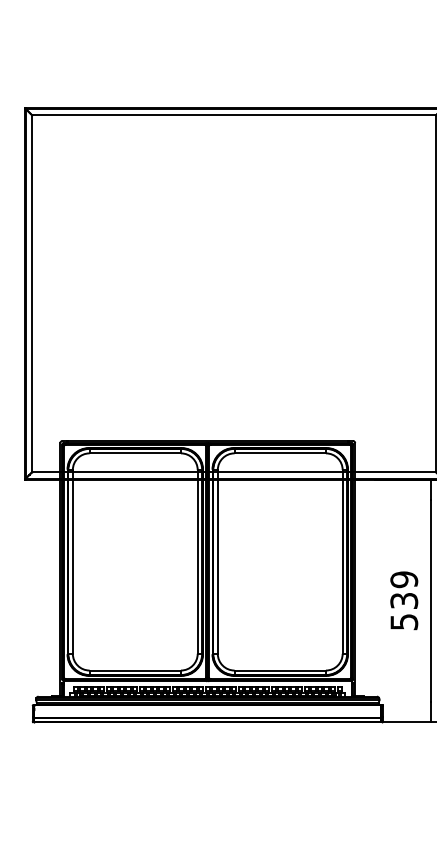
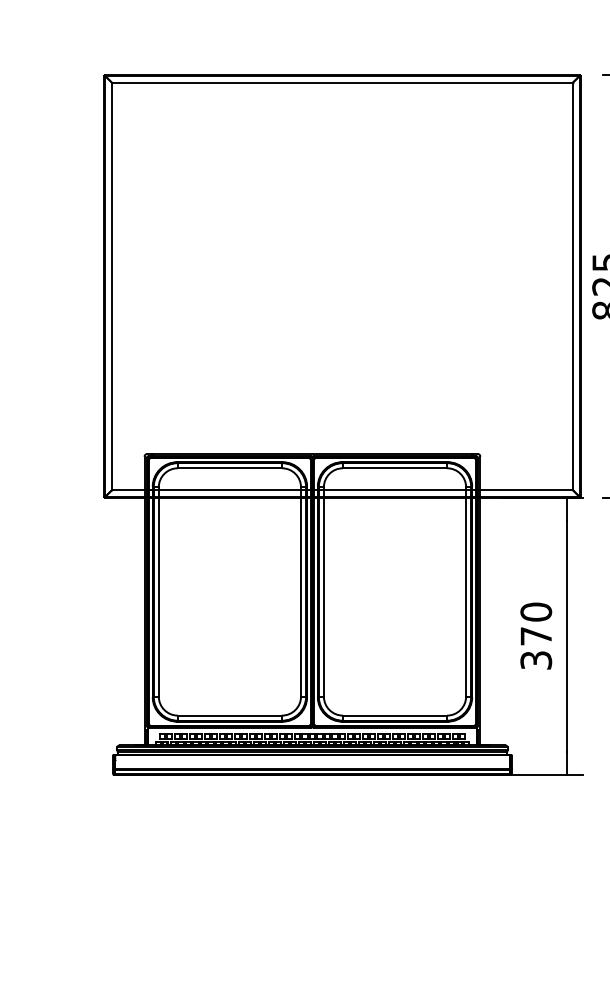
text: (404, 600) -> (536, 635), 539 -> 370

